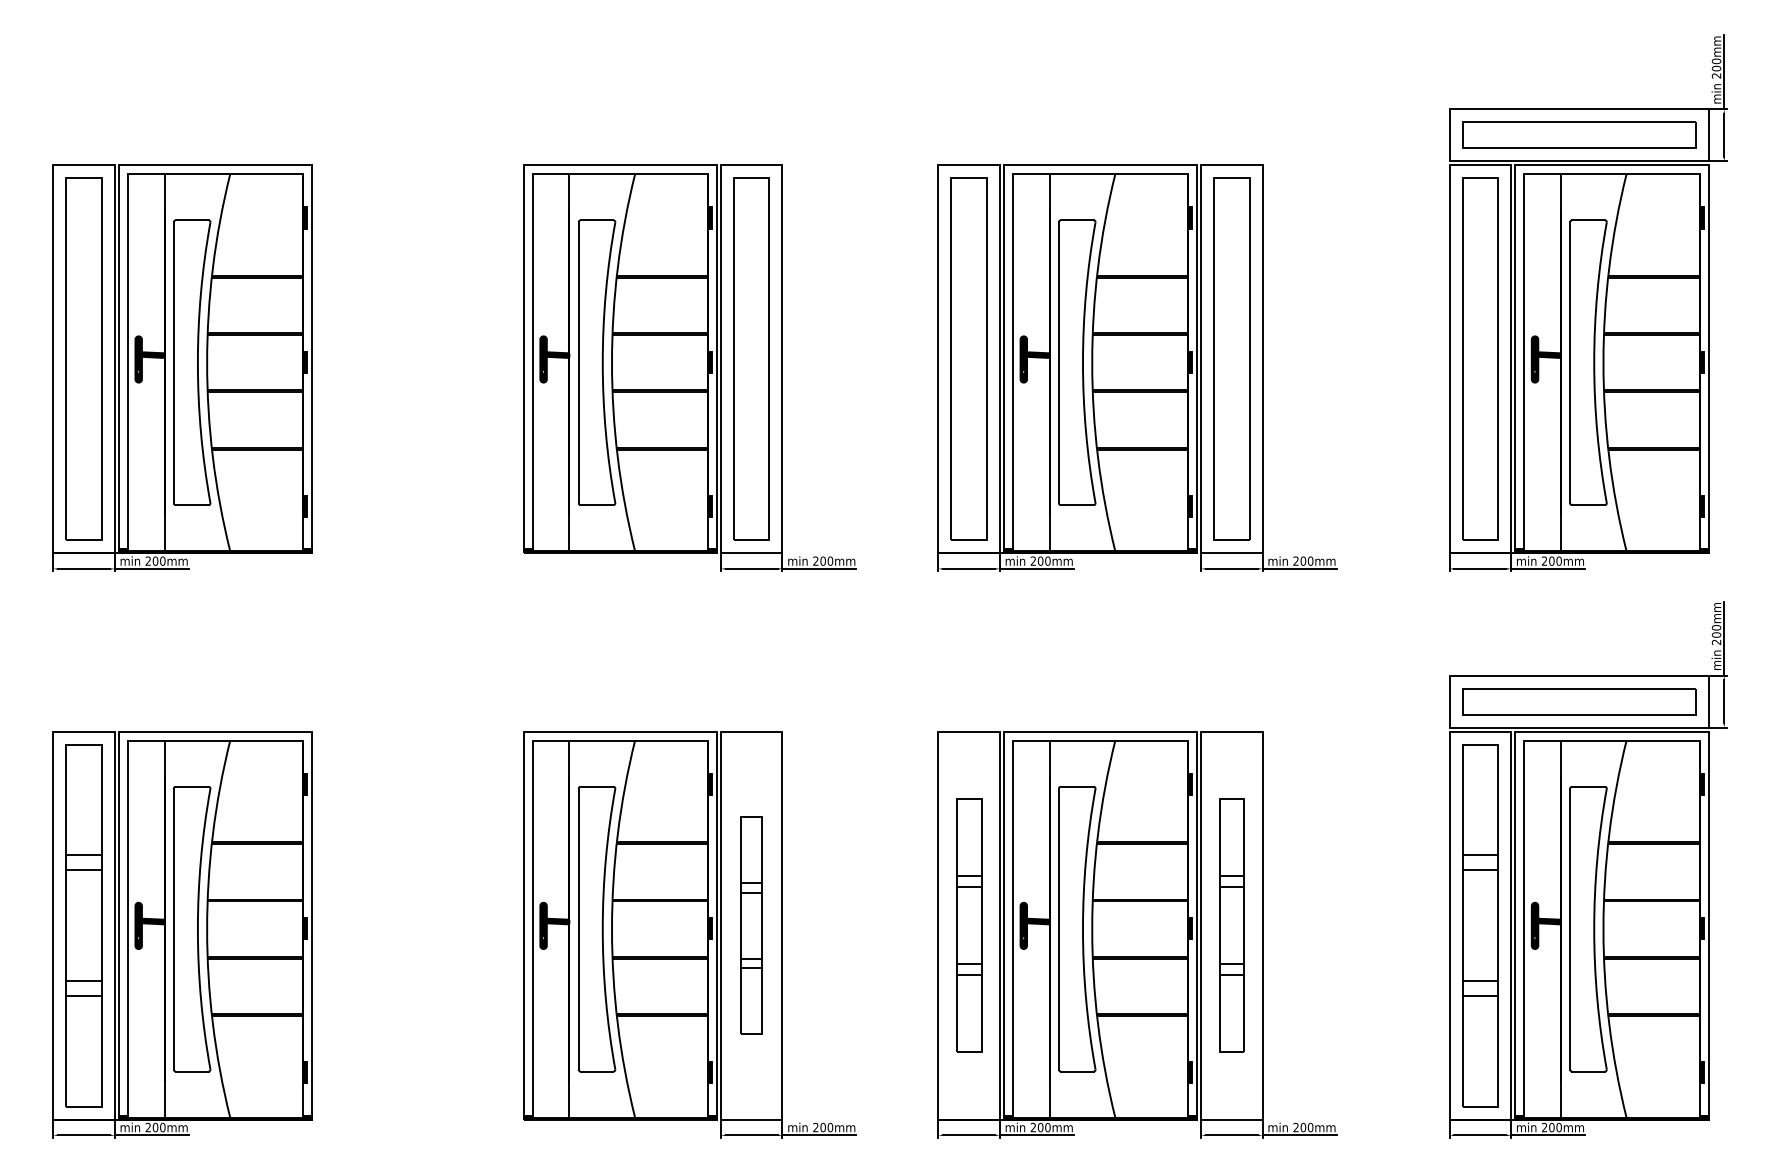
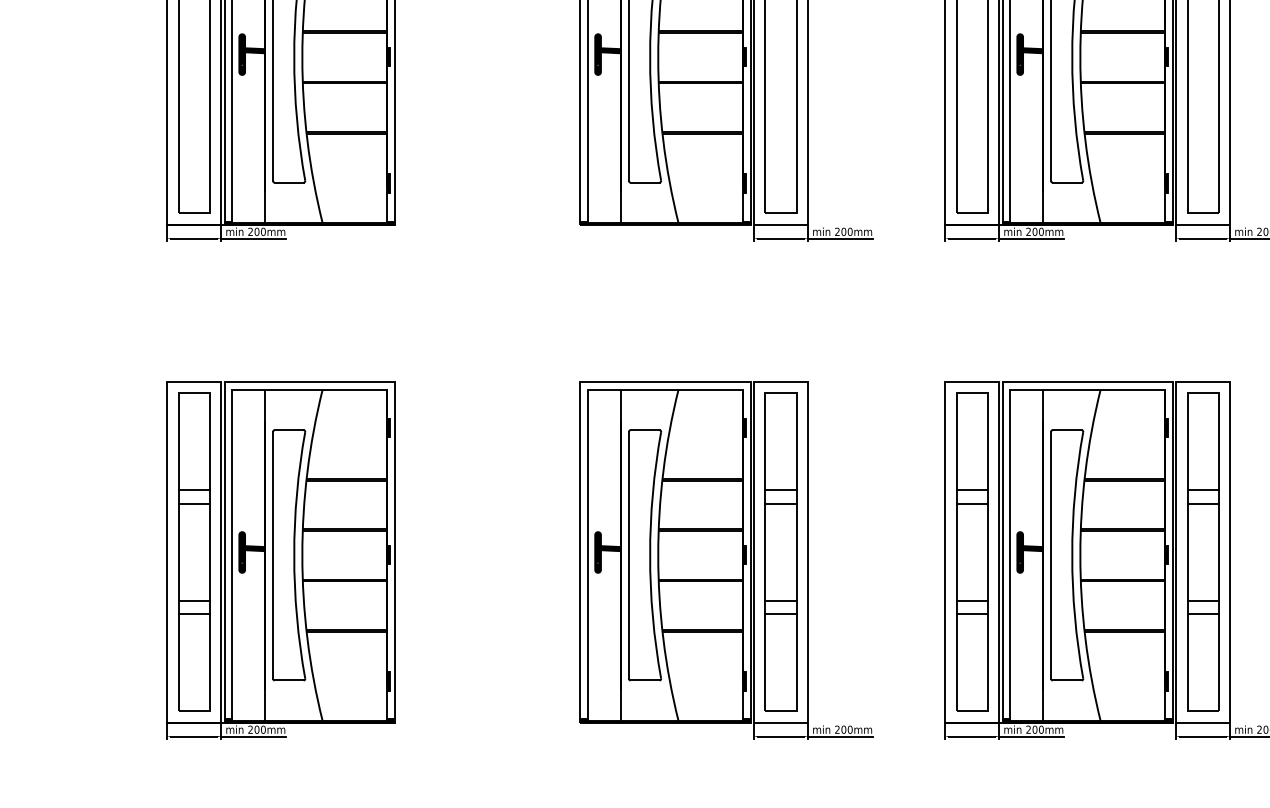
part: (751, 925) -> (780, 552), size x1.67
part: (968, 925) -> (971, 552), size x1.43
part: (1231, 925) -> (1202, 552), size x1.43

